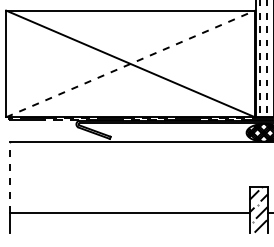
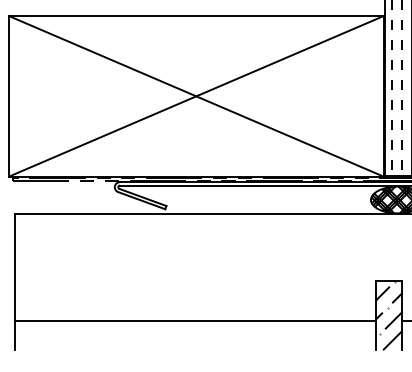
line: (131, 63) -> (197, 95), dashed -> solid
line: (9, 177) -> (14, 267), dashed -> solid

